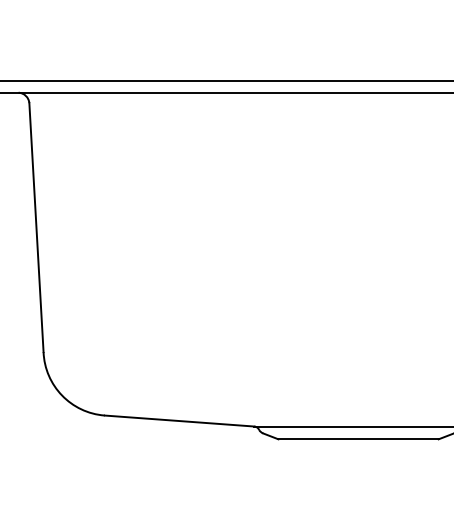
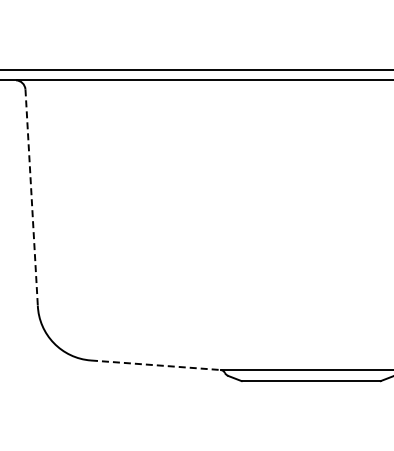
line: (36, 227) -> (31, 197), solid -> dashed
line: (180, 421) -> (156, 365), solid -> dashed

